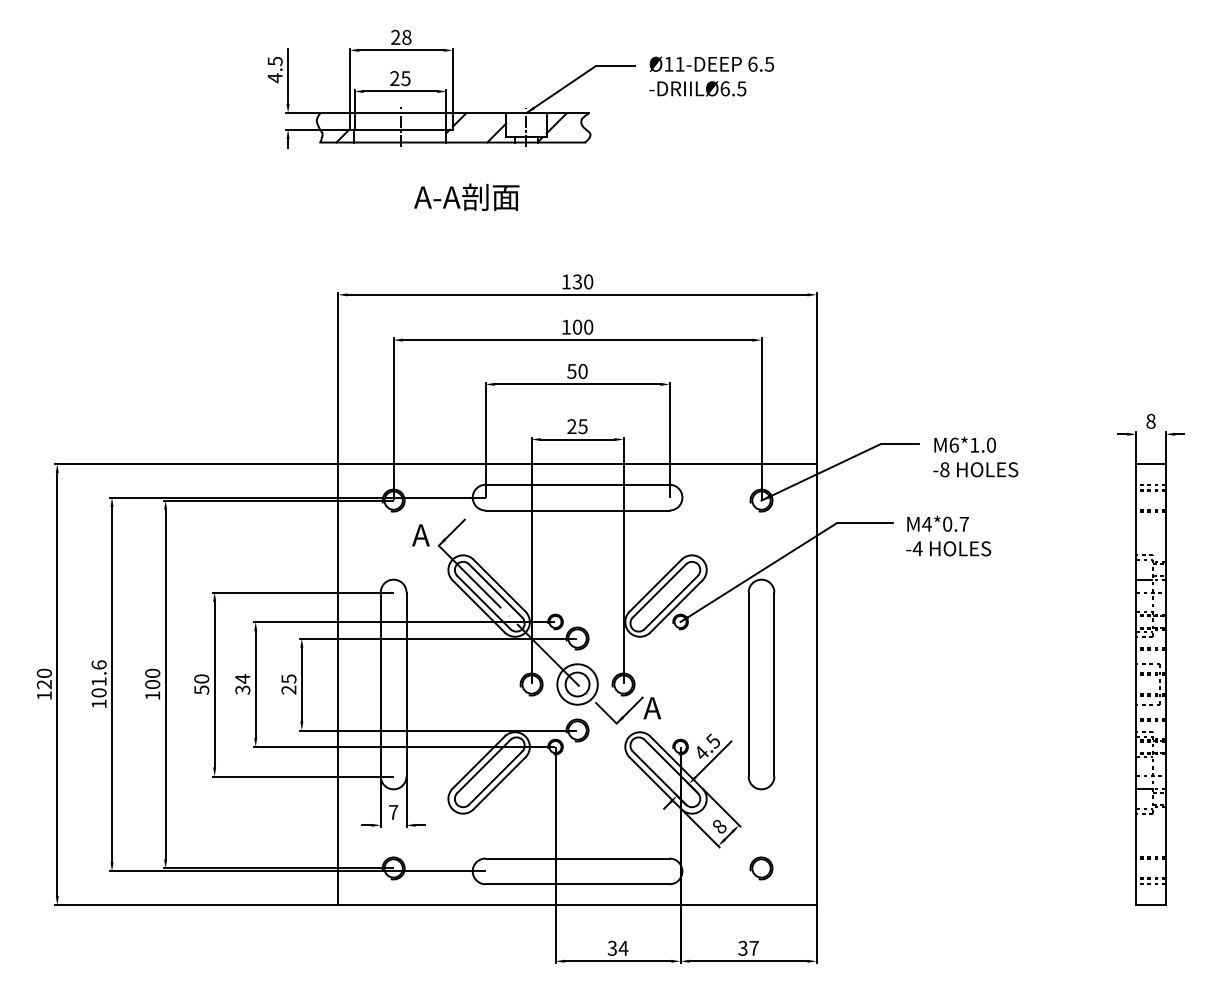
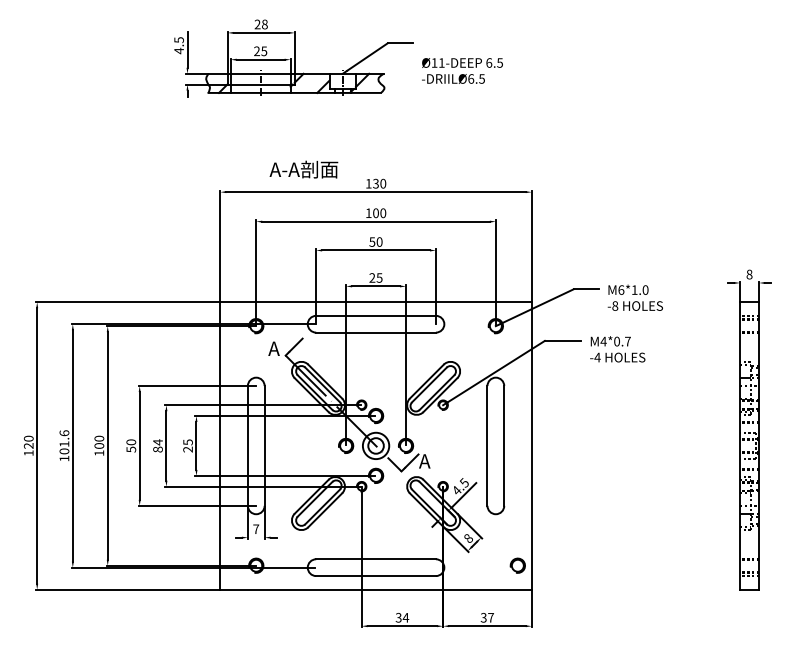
text: (711, 75) -> (462, 70), moved
text: (466, 197) -> (303, 169), moved
text: (242, 689) -> (157, 449), 34 -> 84
part: (760, 868) -> (517, 565), moved

